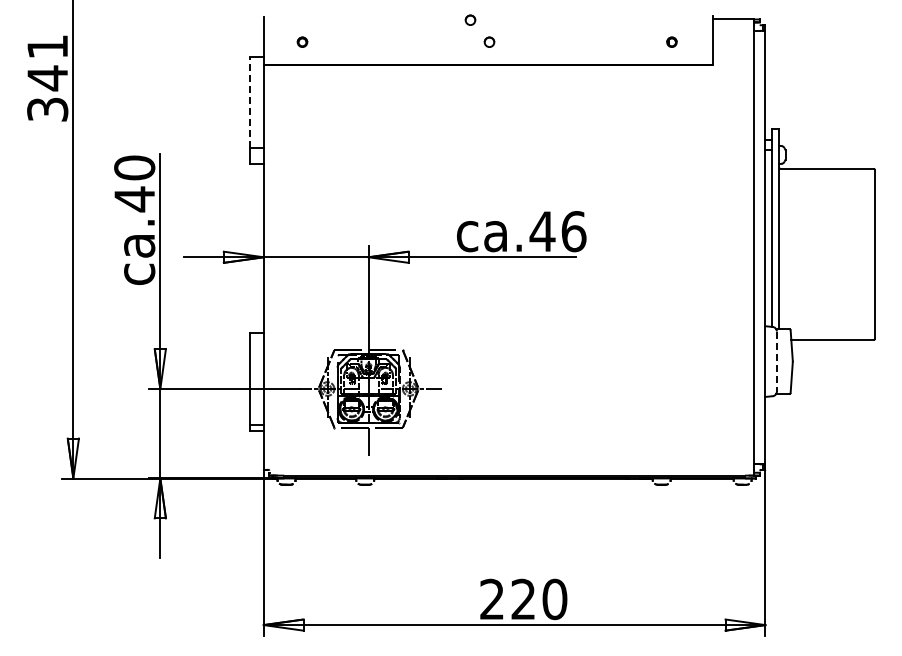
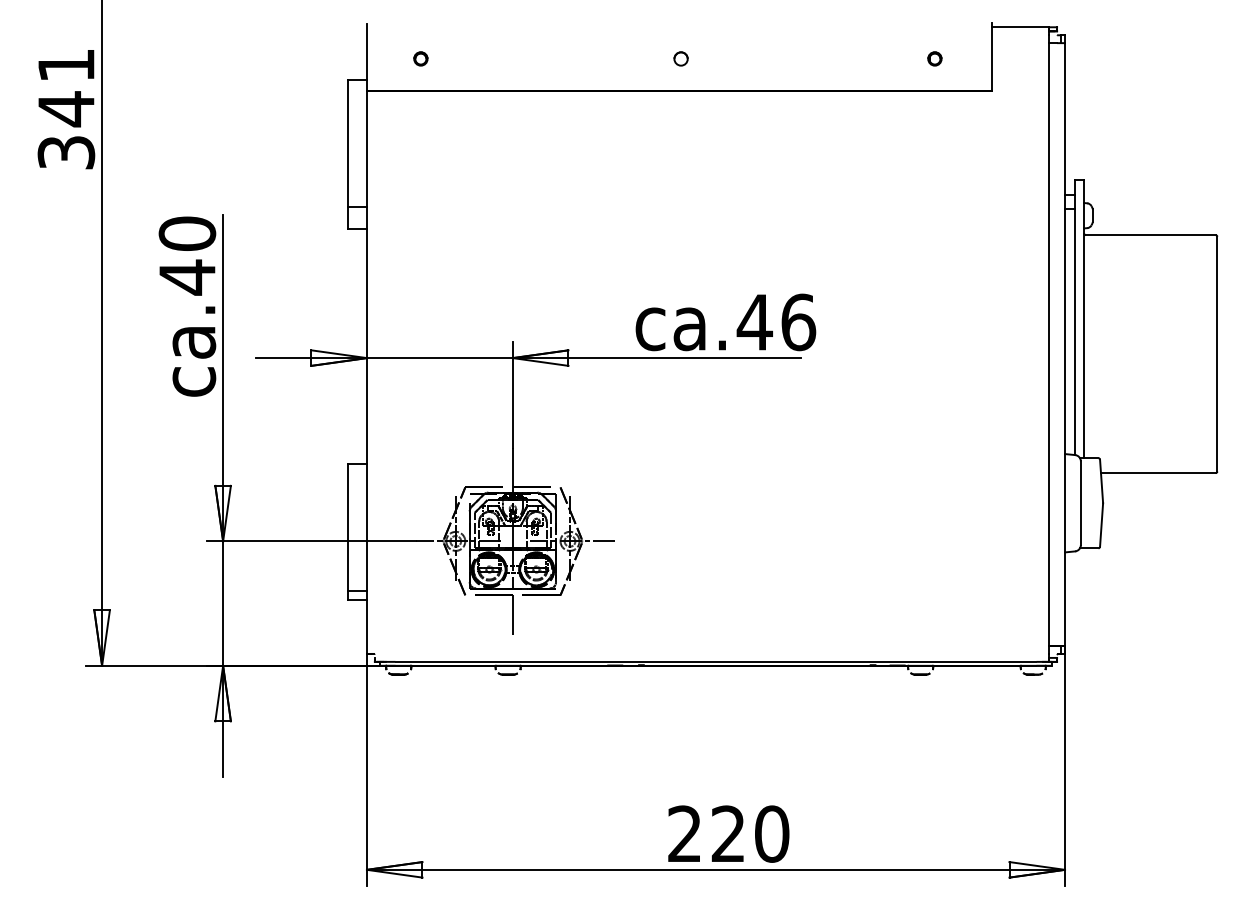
part: (470, 19) -> (654, 27), removed
line: (250, 102) -> (348, 142), dashed -> solid
line: (776, 362) -> (1080, 504), dashed -> solid

